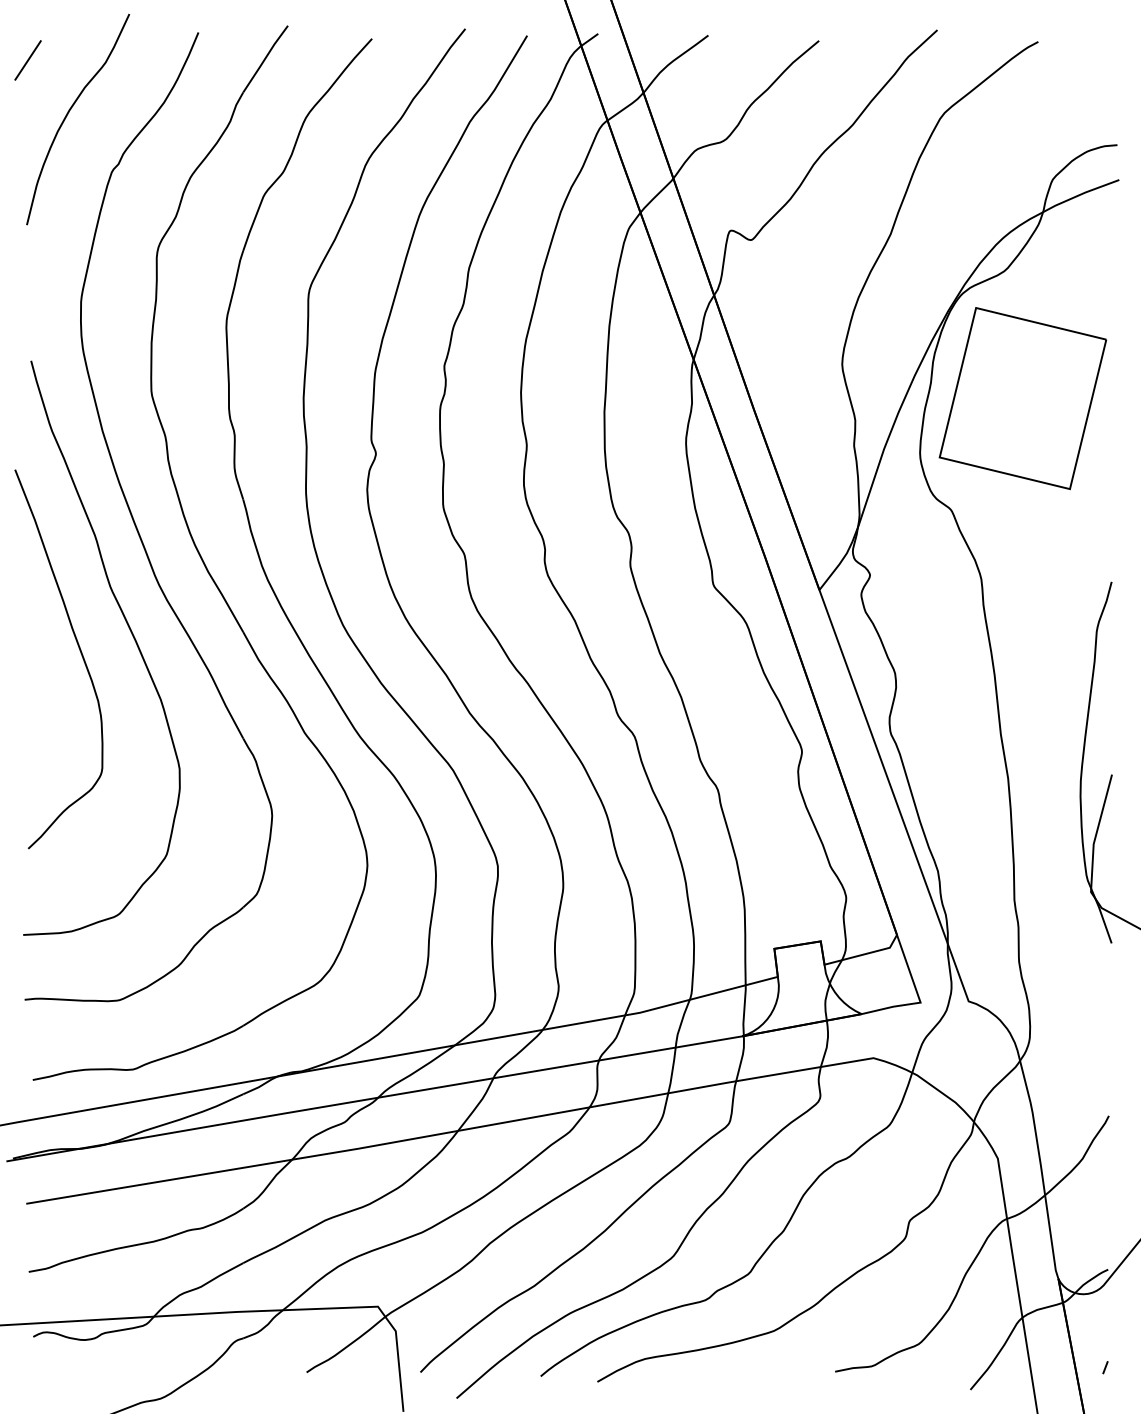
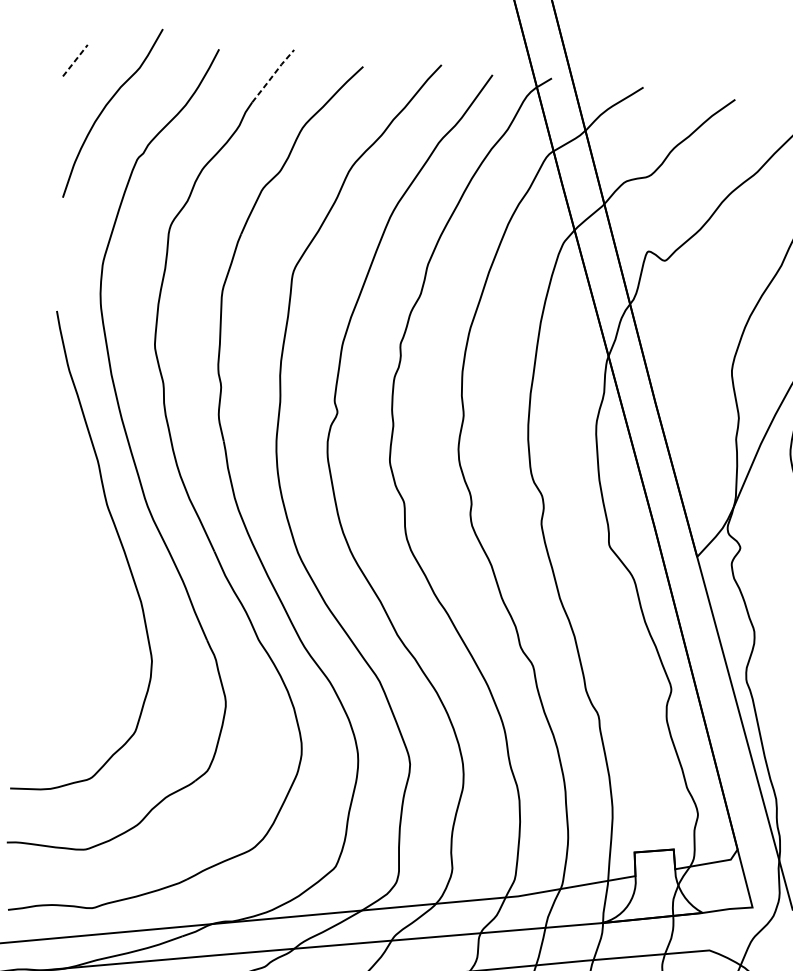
line: (265, 58) -> (273, 75), solid -> dashed
line: (28, 60) -> (75, 60), solid -> dashed
curve: (80, 653) -> (77, 558), removed

